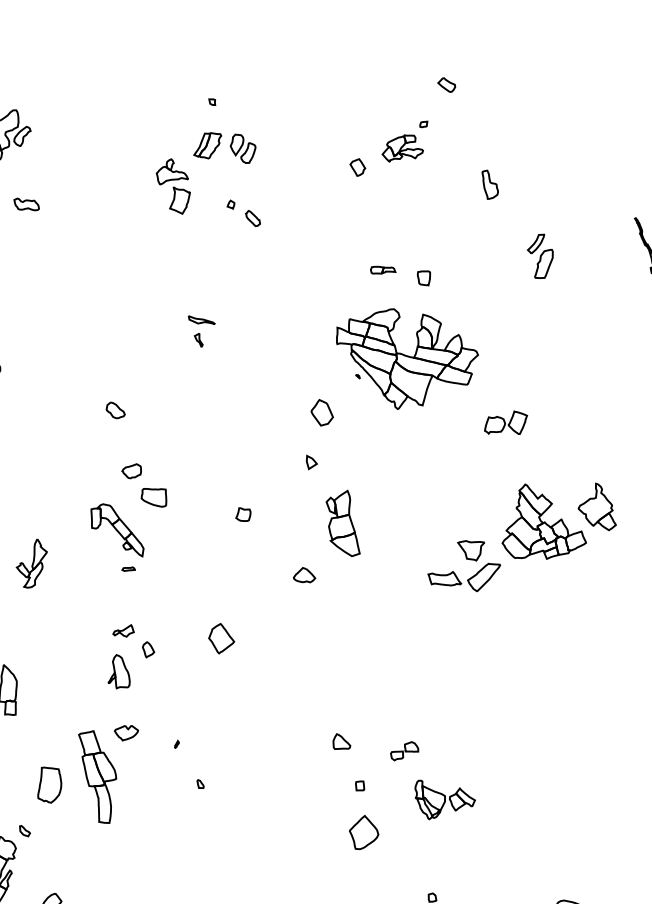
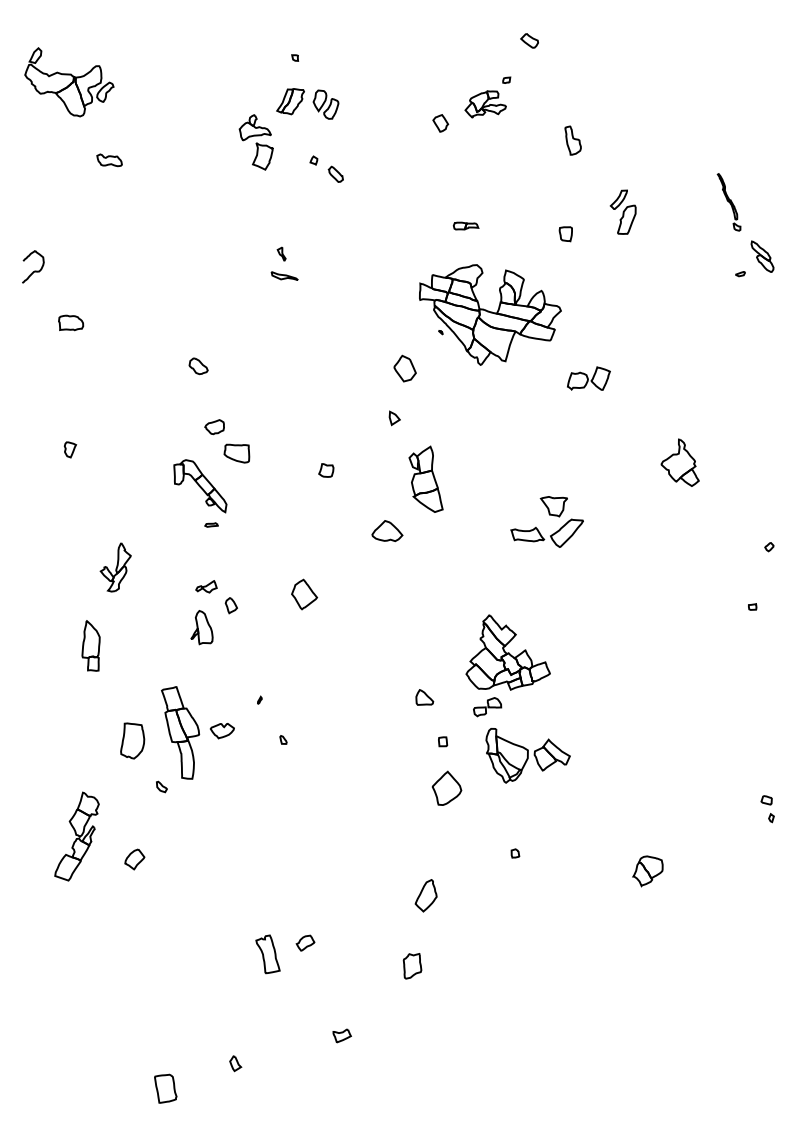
part: (423, 278) -> (565, 234), moved
part: (198, 339) -> (281, 253), moved
part: (543, 521) -> (507, 652), moved
part: (31, 563) -> (115, 567), moved
part: (304, 574) -> (387, 530), size x1.4
part: (125, 733) -> (221, 731), moved
part: (444, 799) -> (527, 755), size x1.4
part: (24, 830) -> (161, 786), moved

